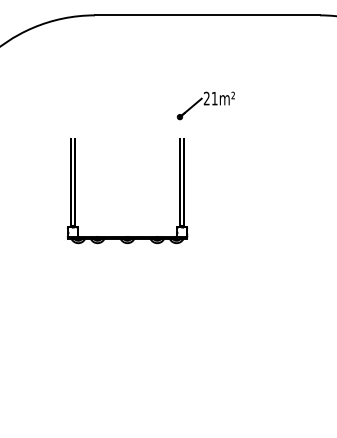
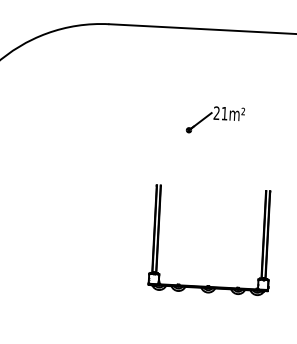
part: (127, 236) -> (208, 285), moved

